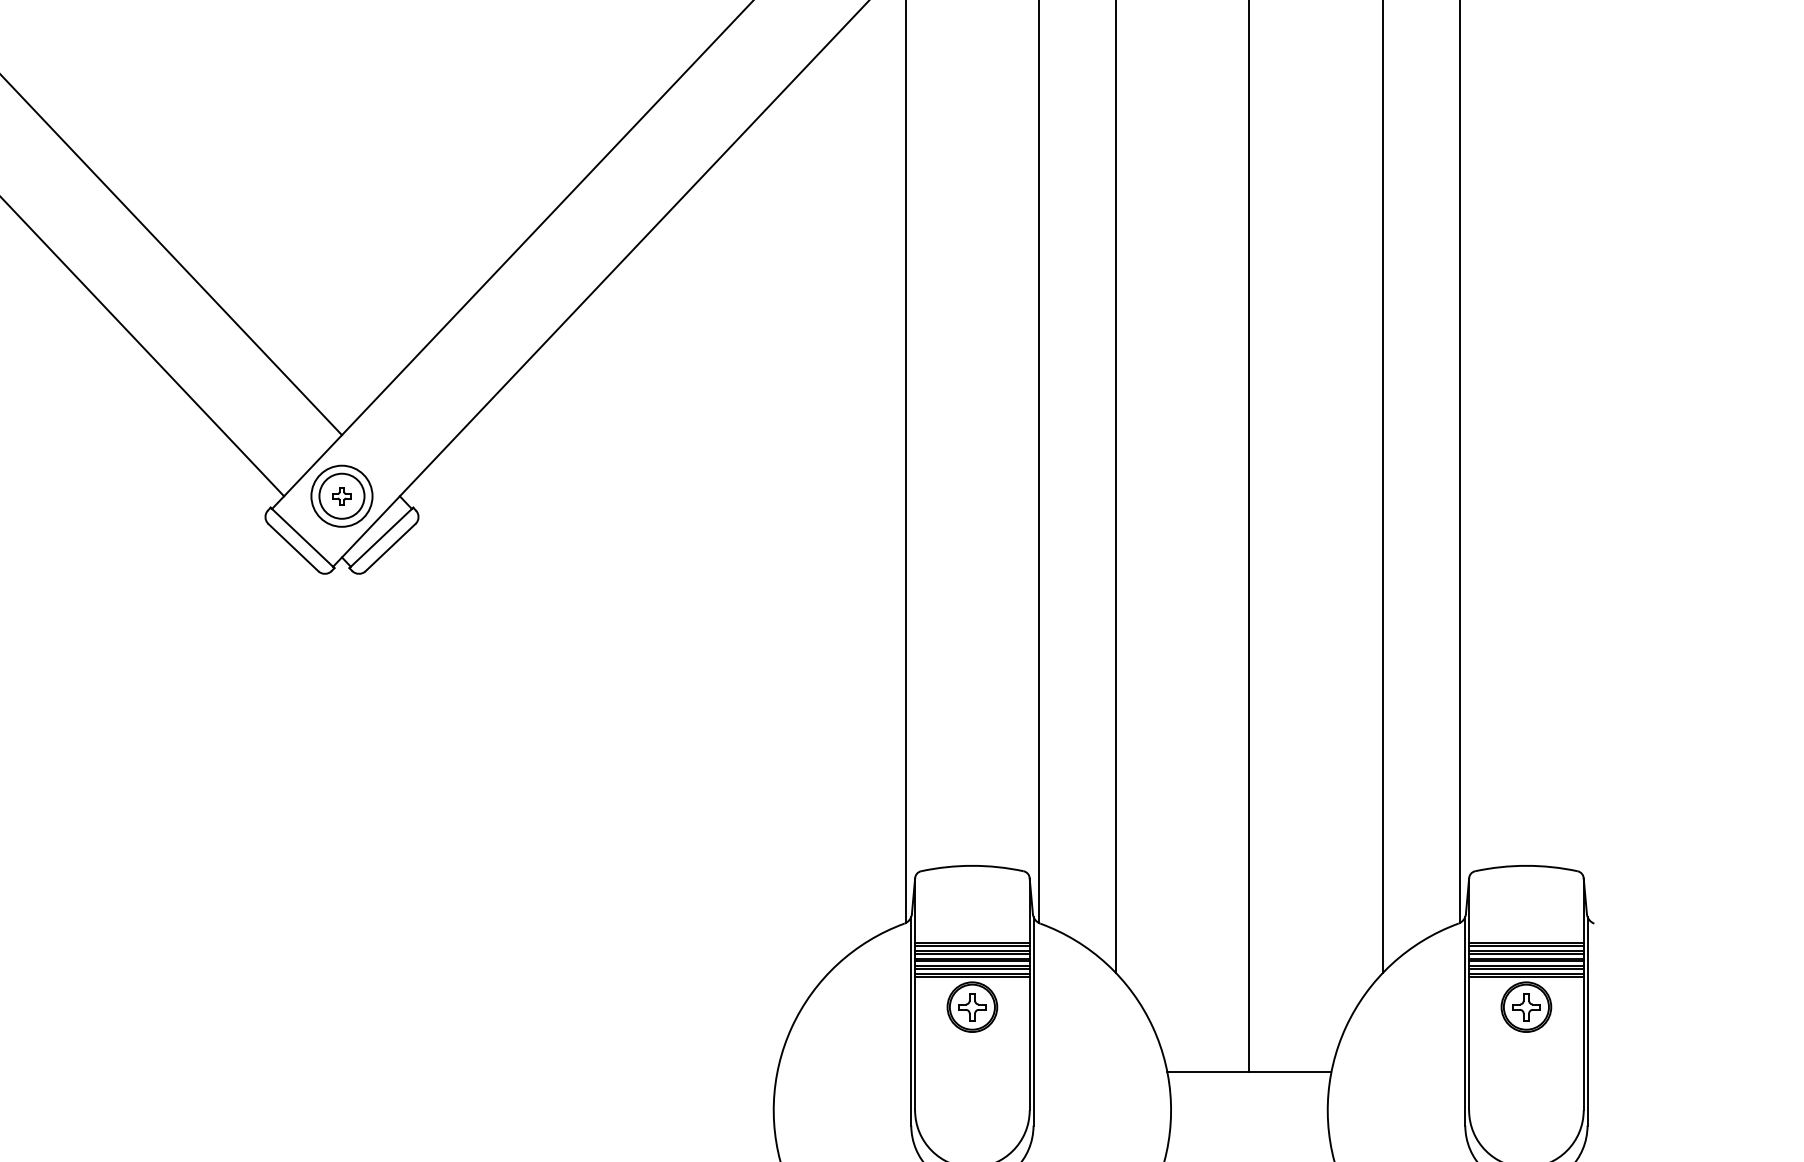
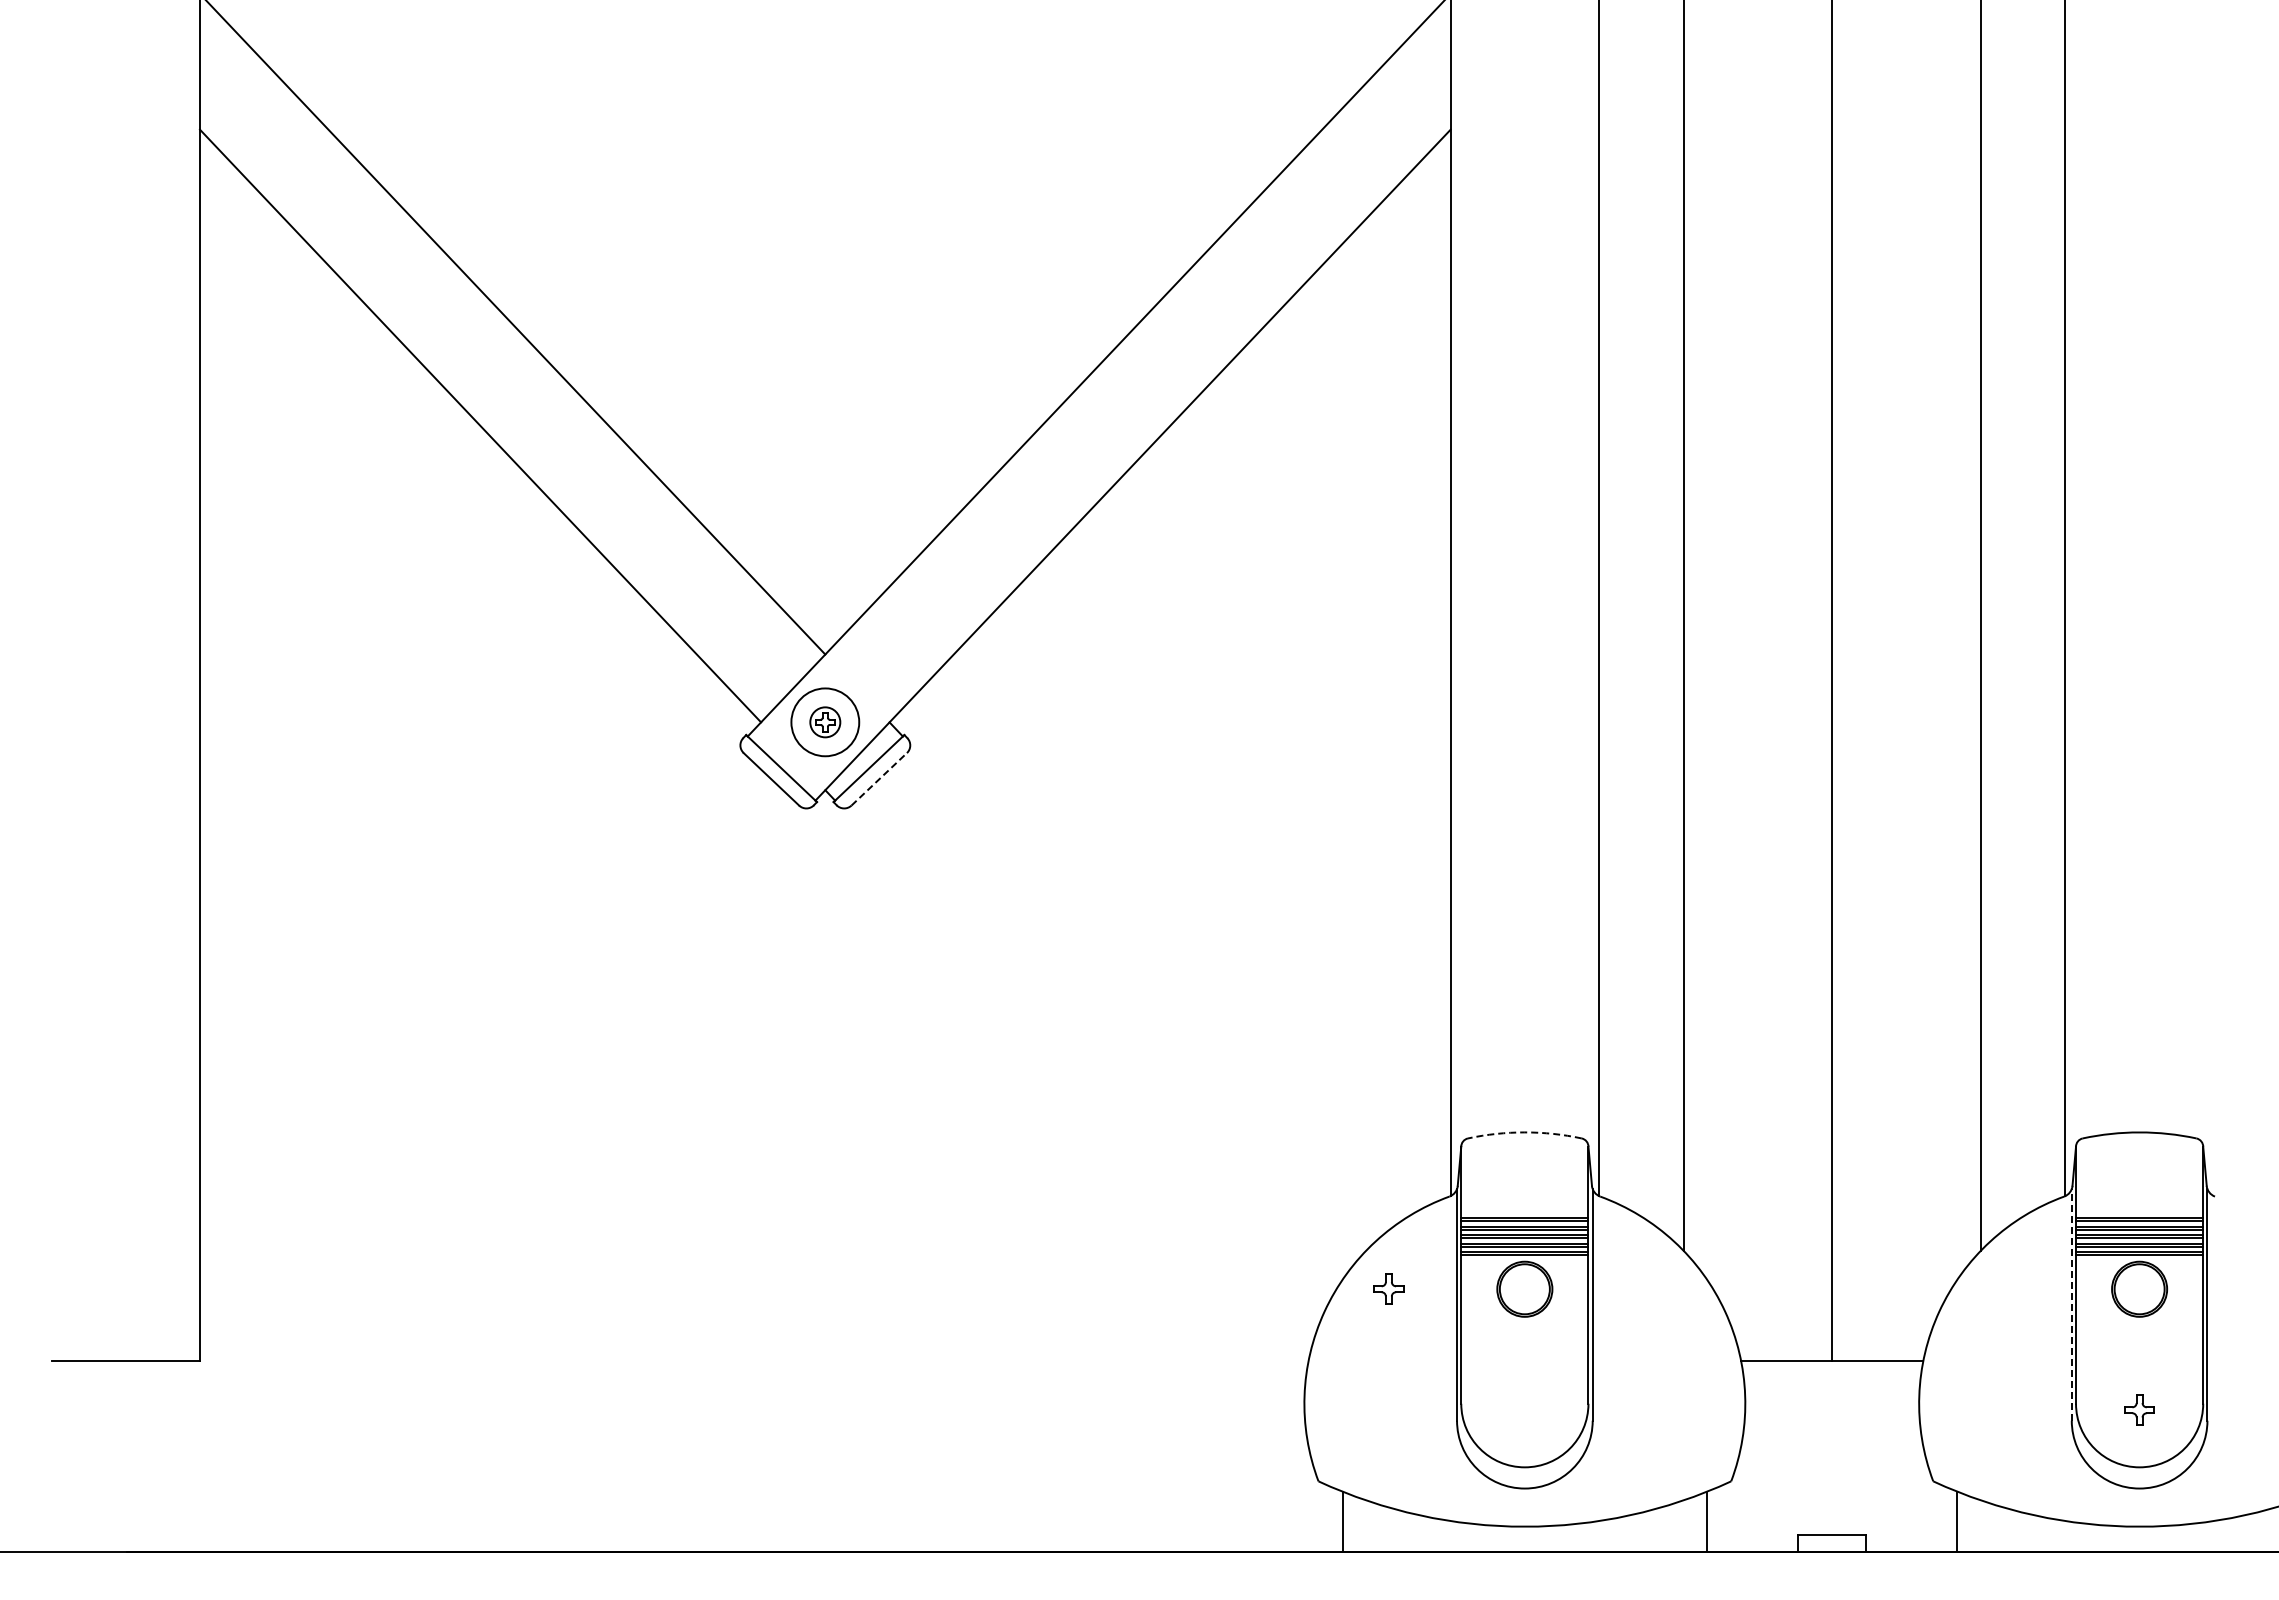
circle: (342, 496) -> (825, 722), size x0.6
line: (390, 547) -> (879, 779), solid -> dashed
arc: (972, 865) -> (1524, 1132), solid -> dashed
part: (972, 1006) -> (1388, 1288), moved
part: (1526, 1006) -> (2139, 1409), moved
line: (1465, 1020) -> (2071, 1304), solid -> dashed

